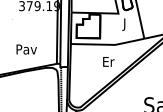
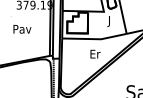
text: (26, 49) -> (22, 29), moved

